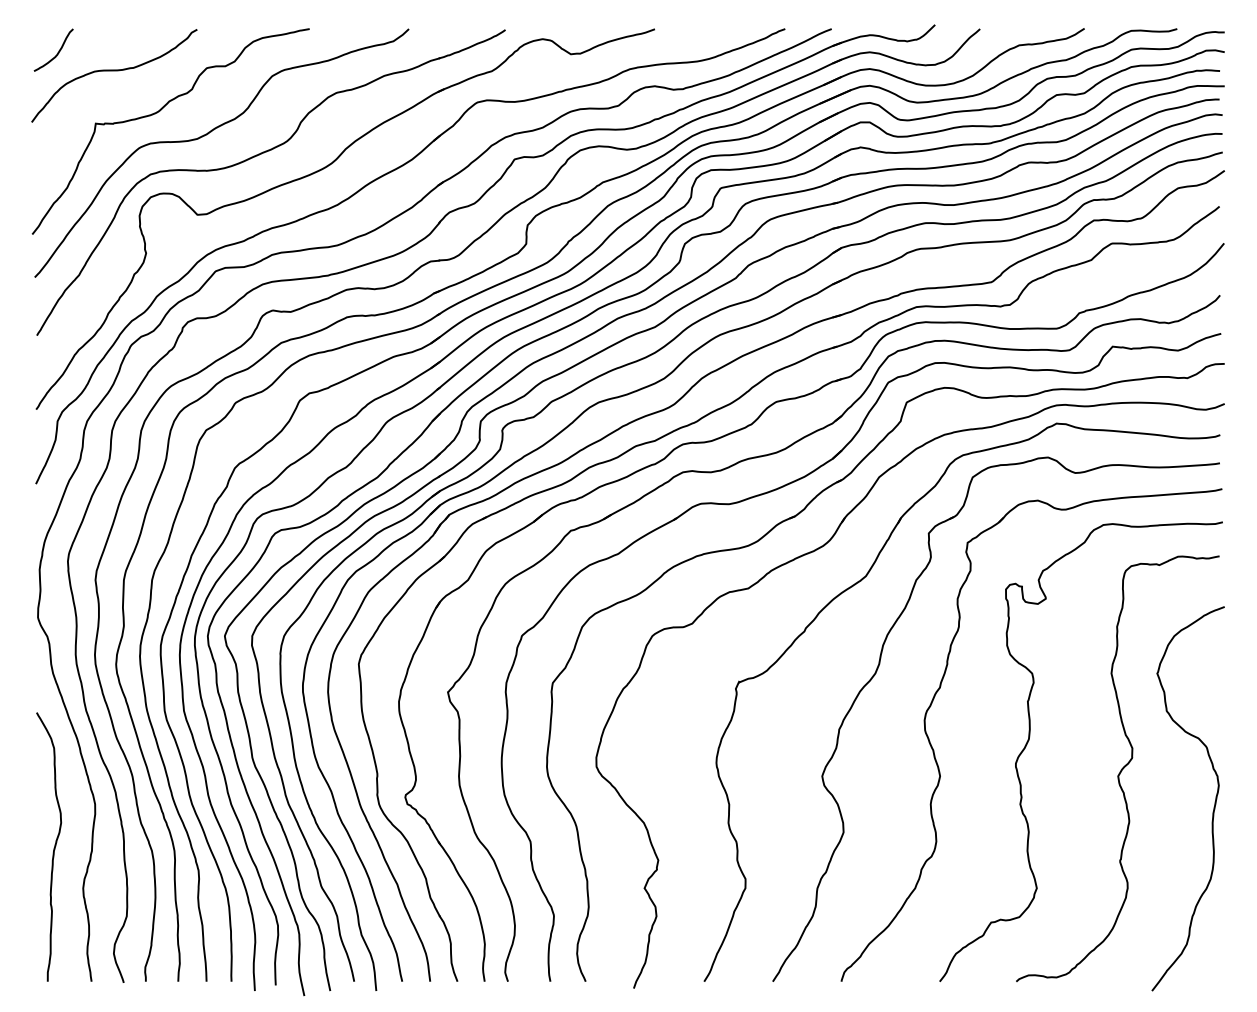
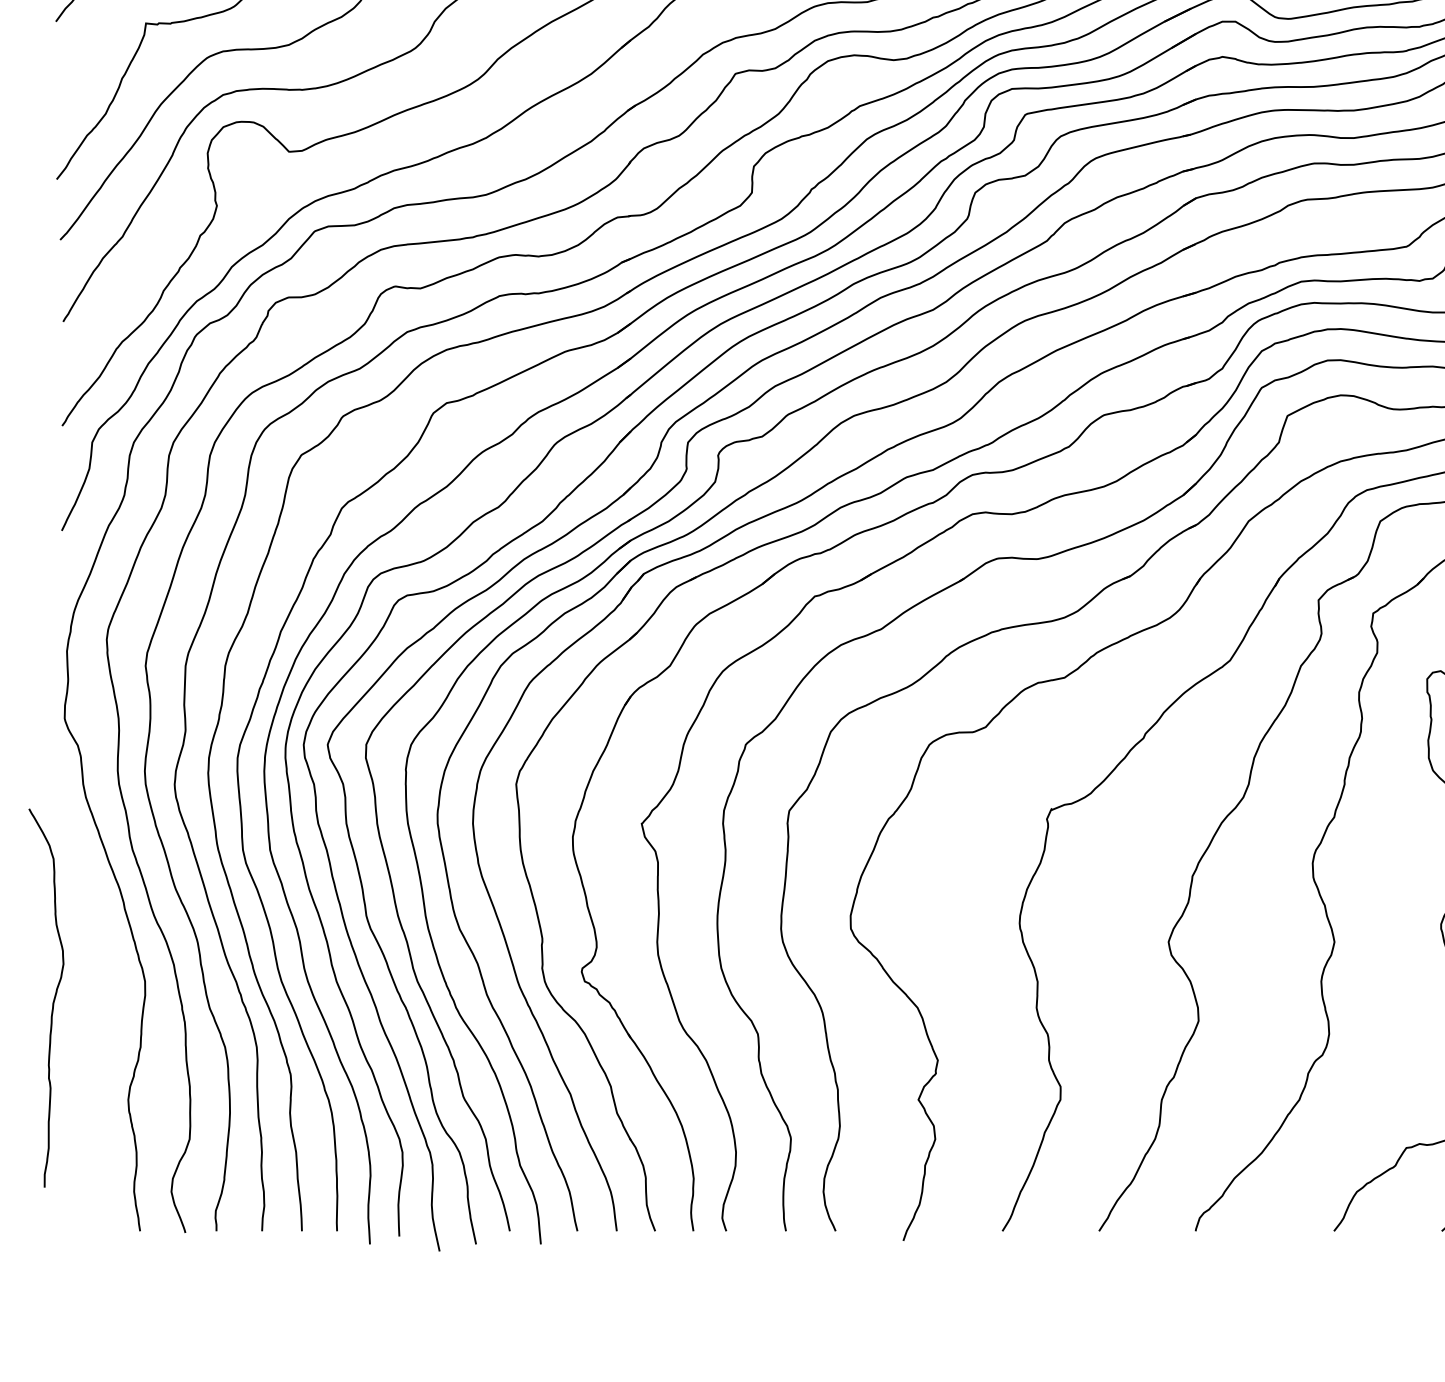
curve: (53, 848) -> (52, 1000), moved

